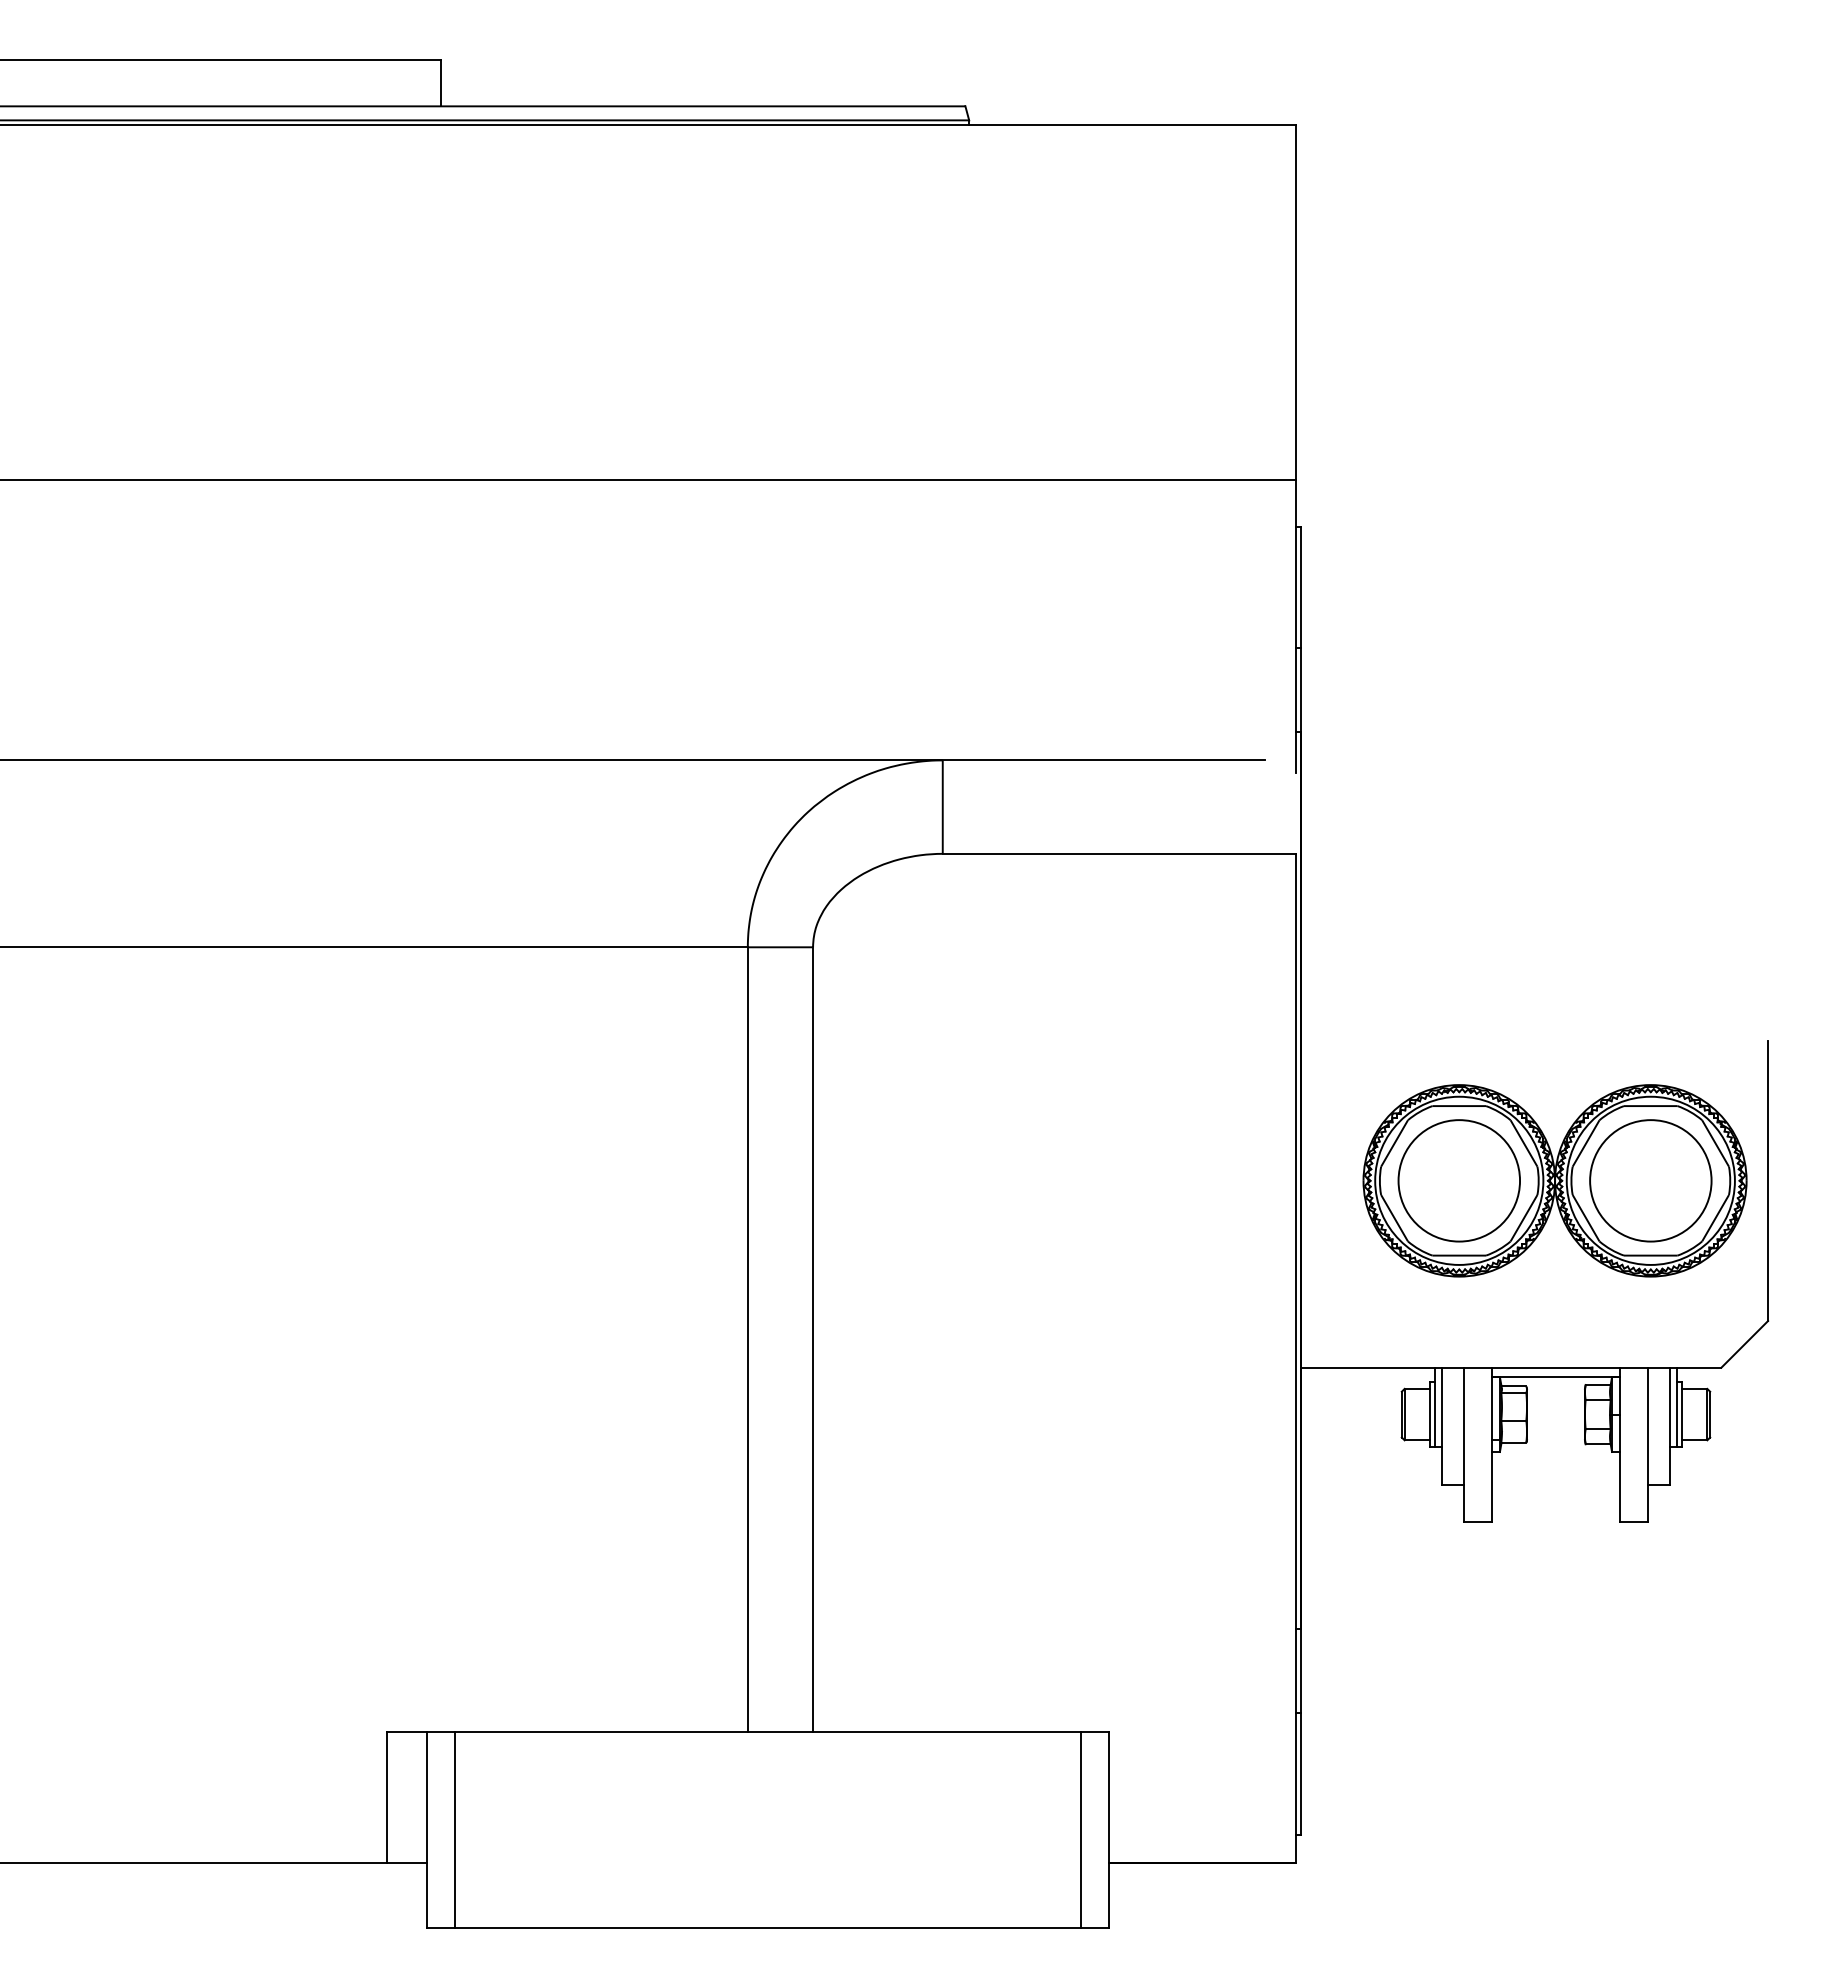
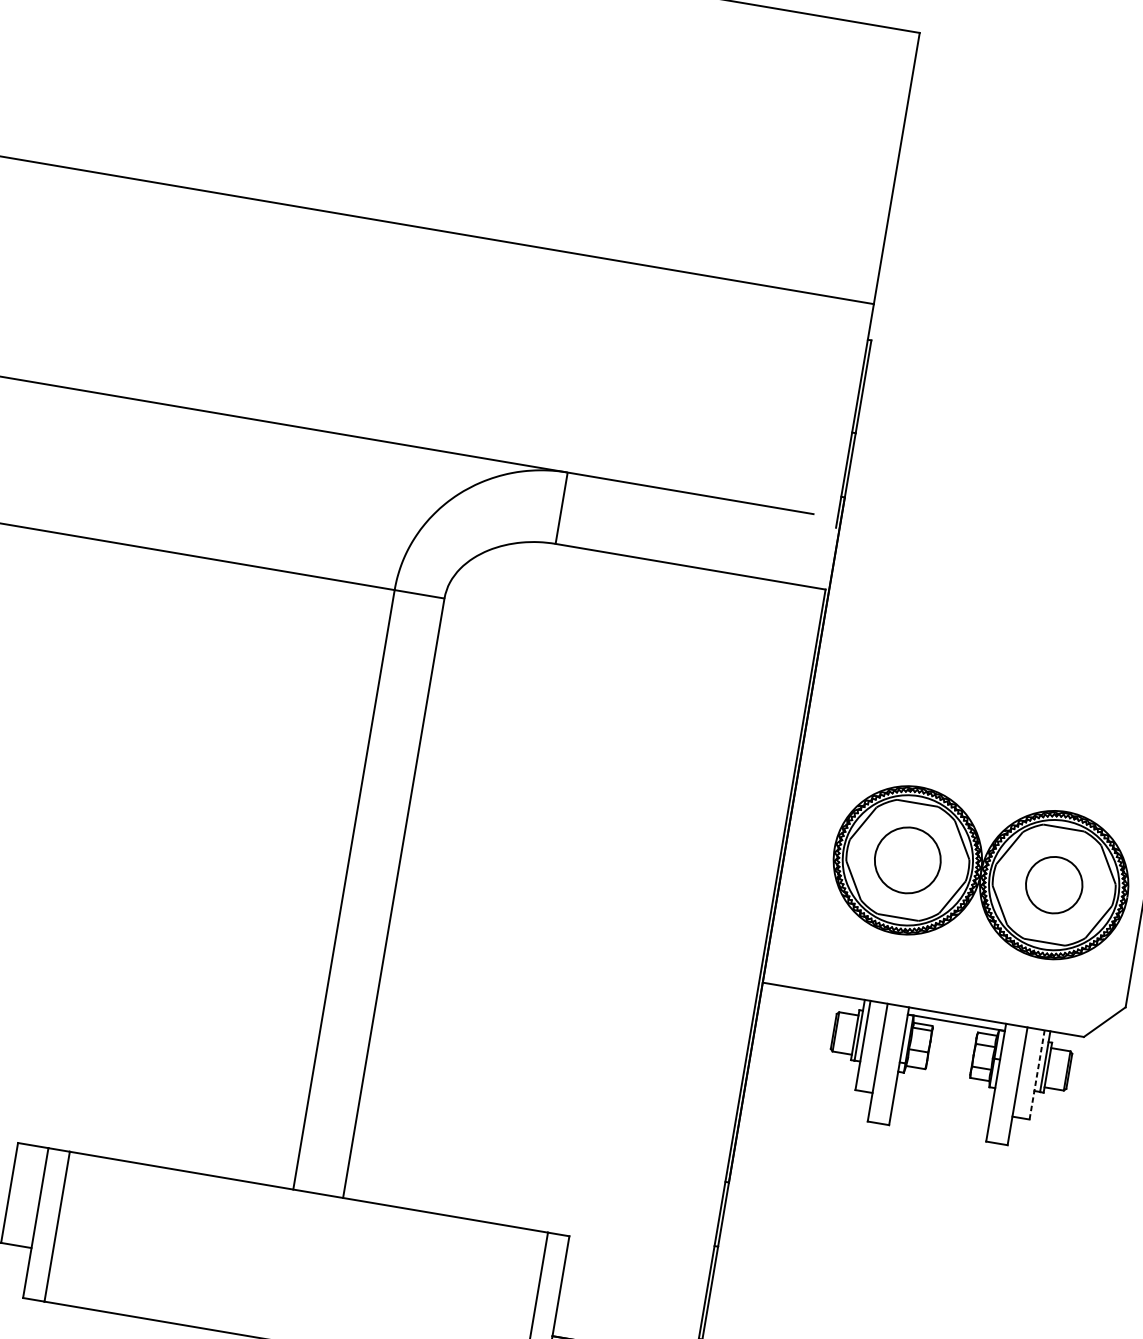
circle: (1458, 1180) -> (907, 860), size x0.7
circle: (1650, 1180) -> (1053, 884), size x0.6
line: (1669, 1425) -> (1036, 1074), solid -> dashed

